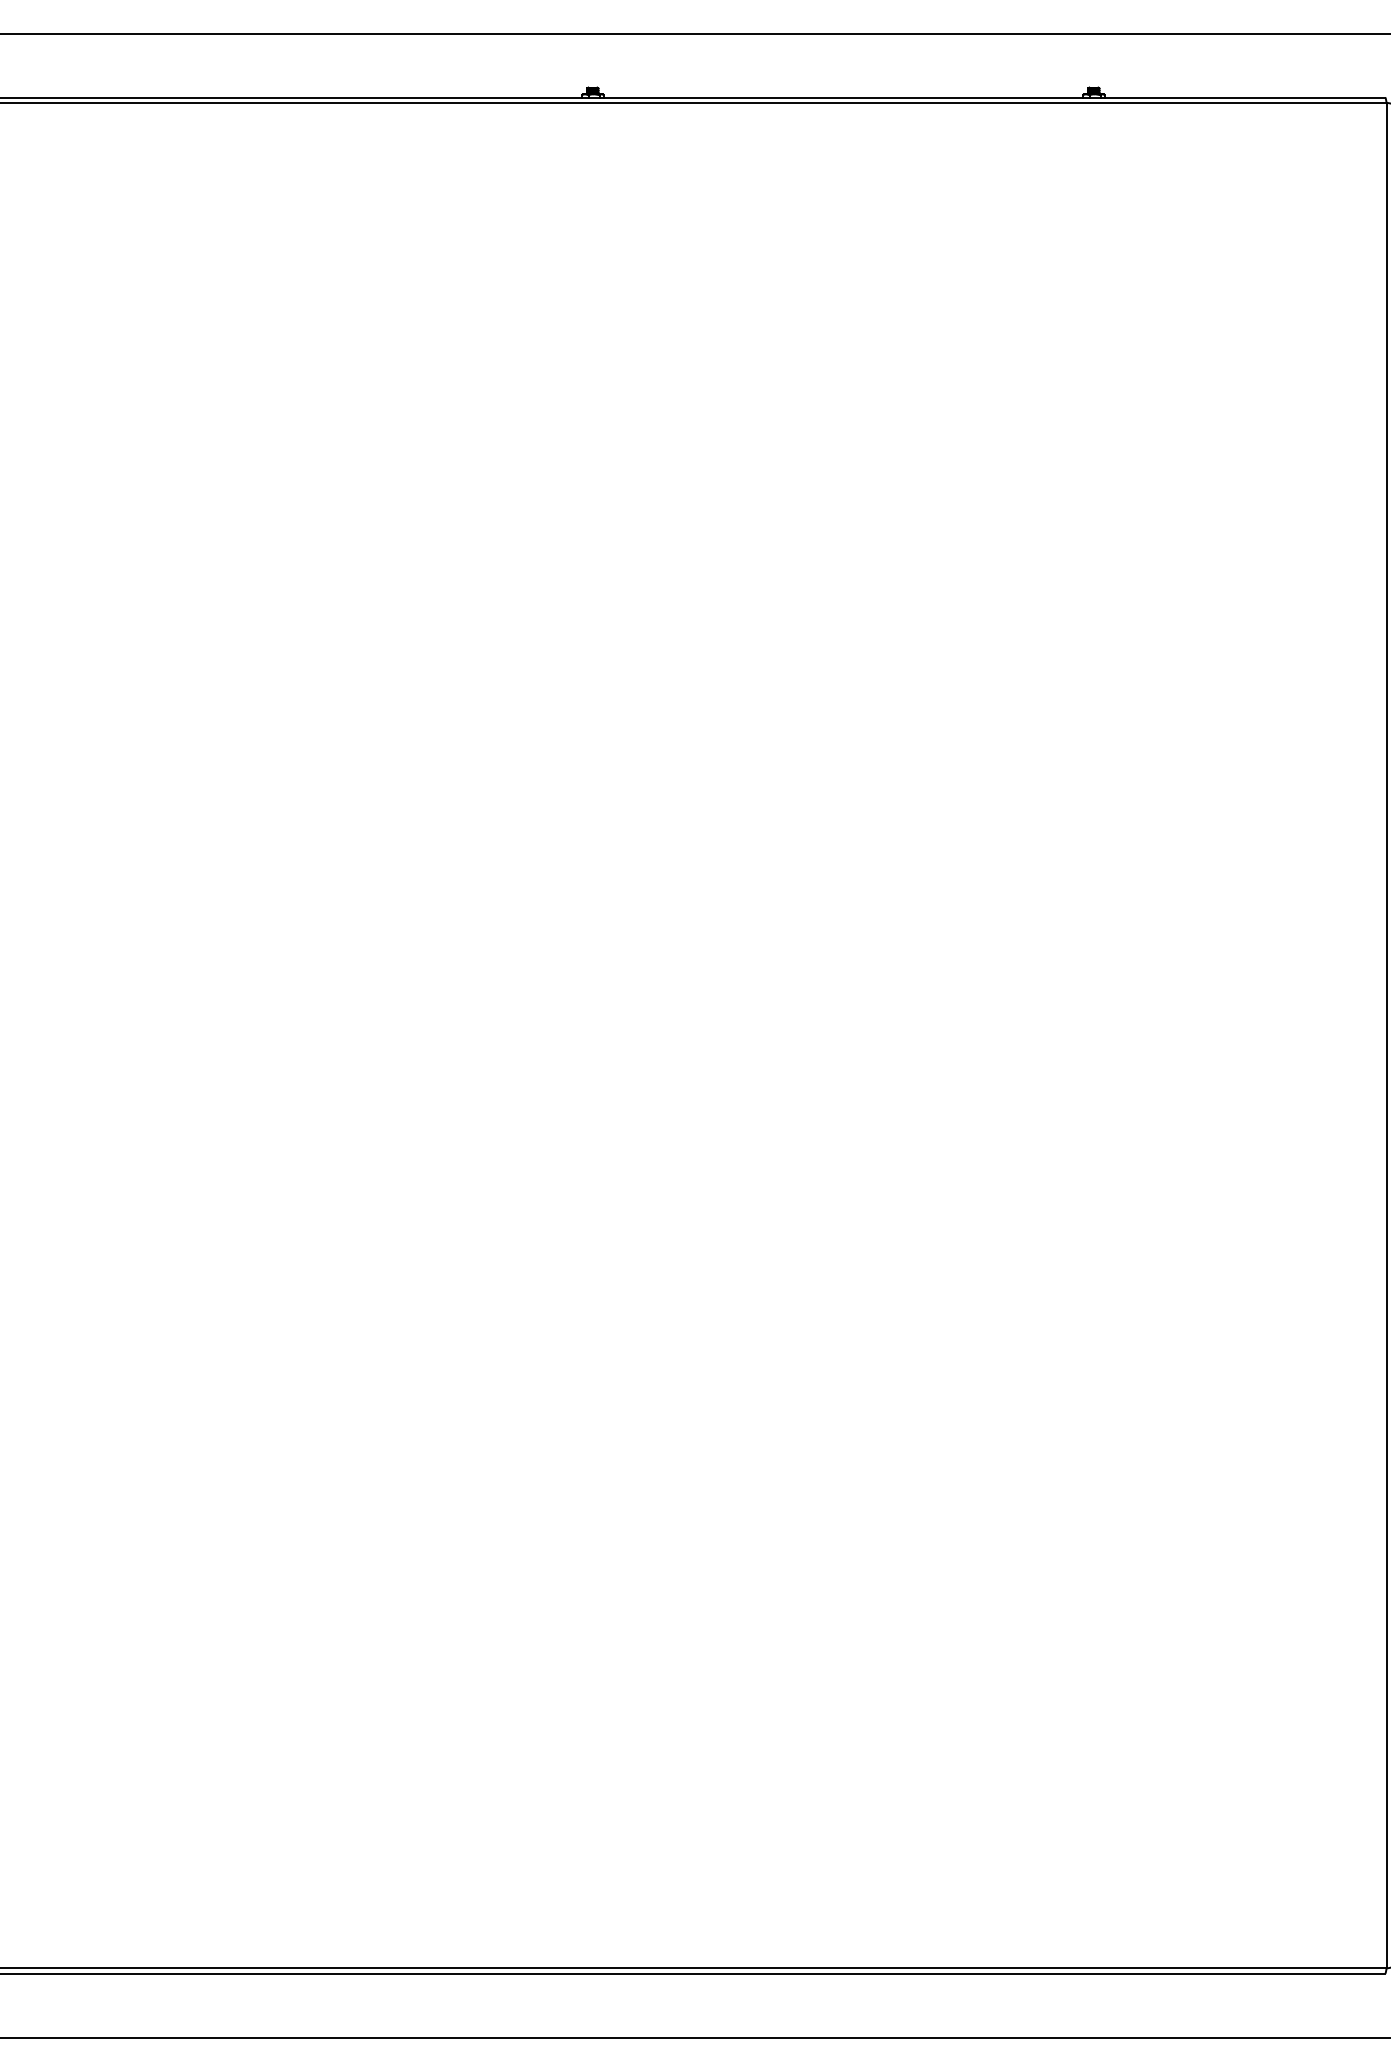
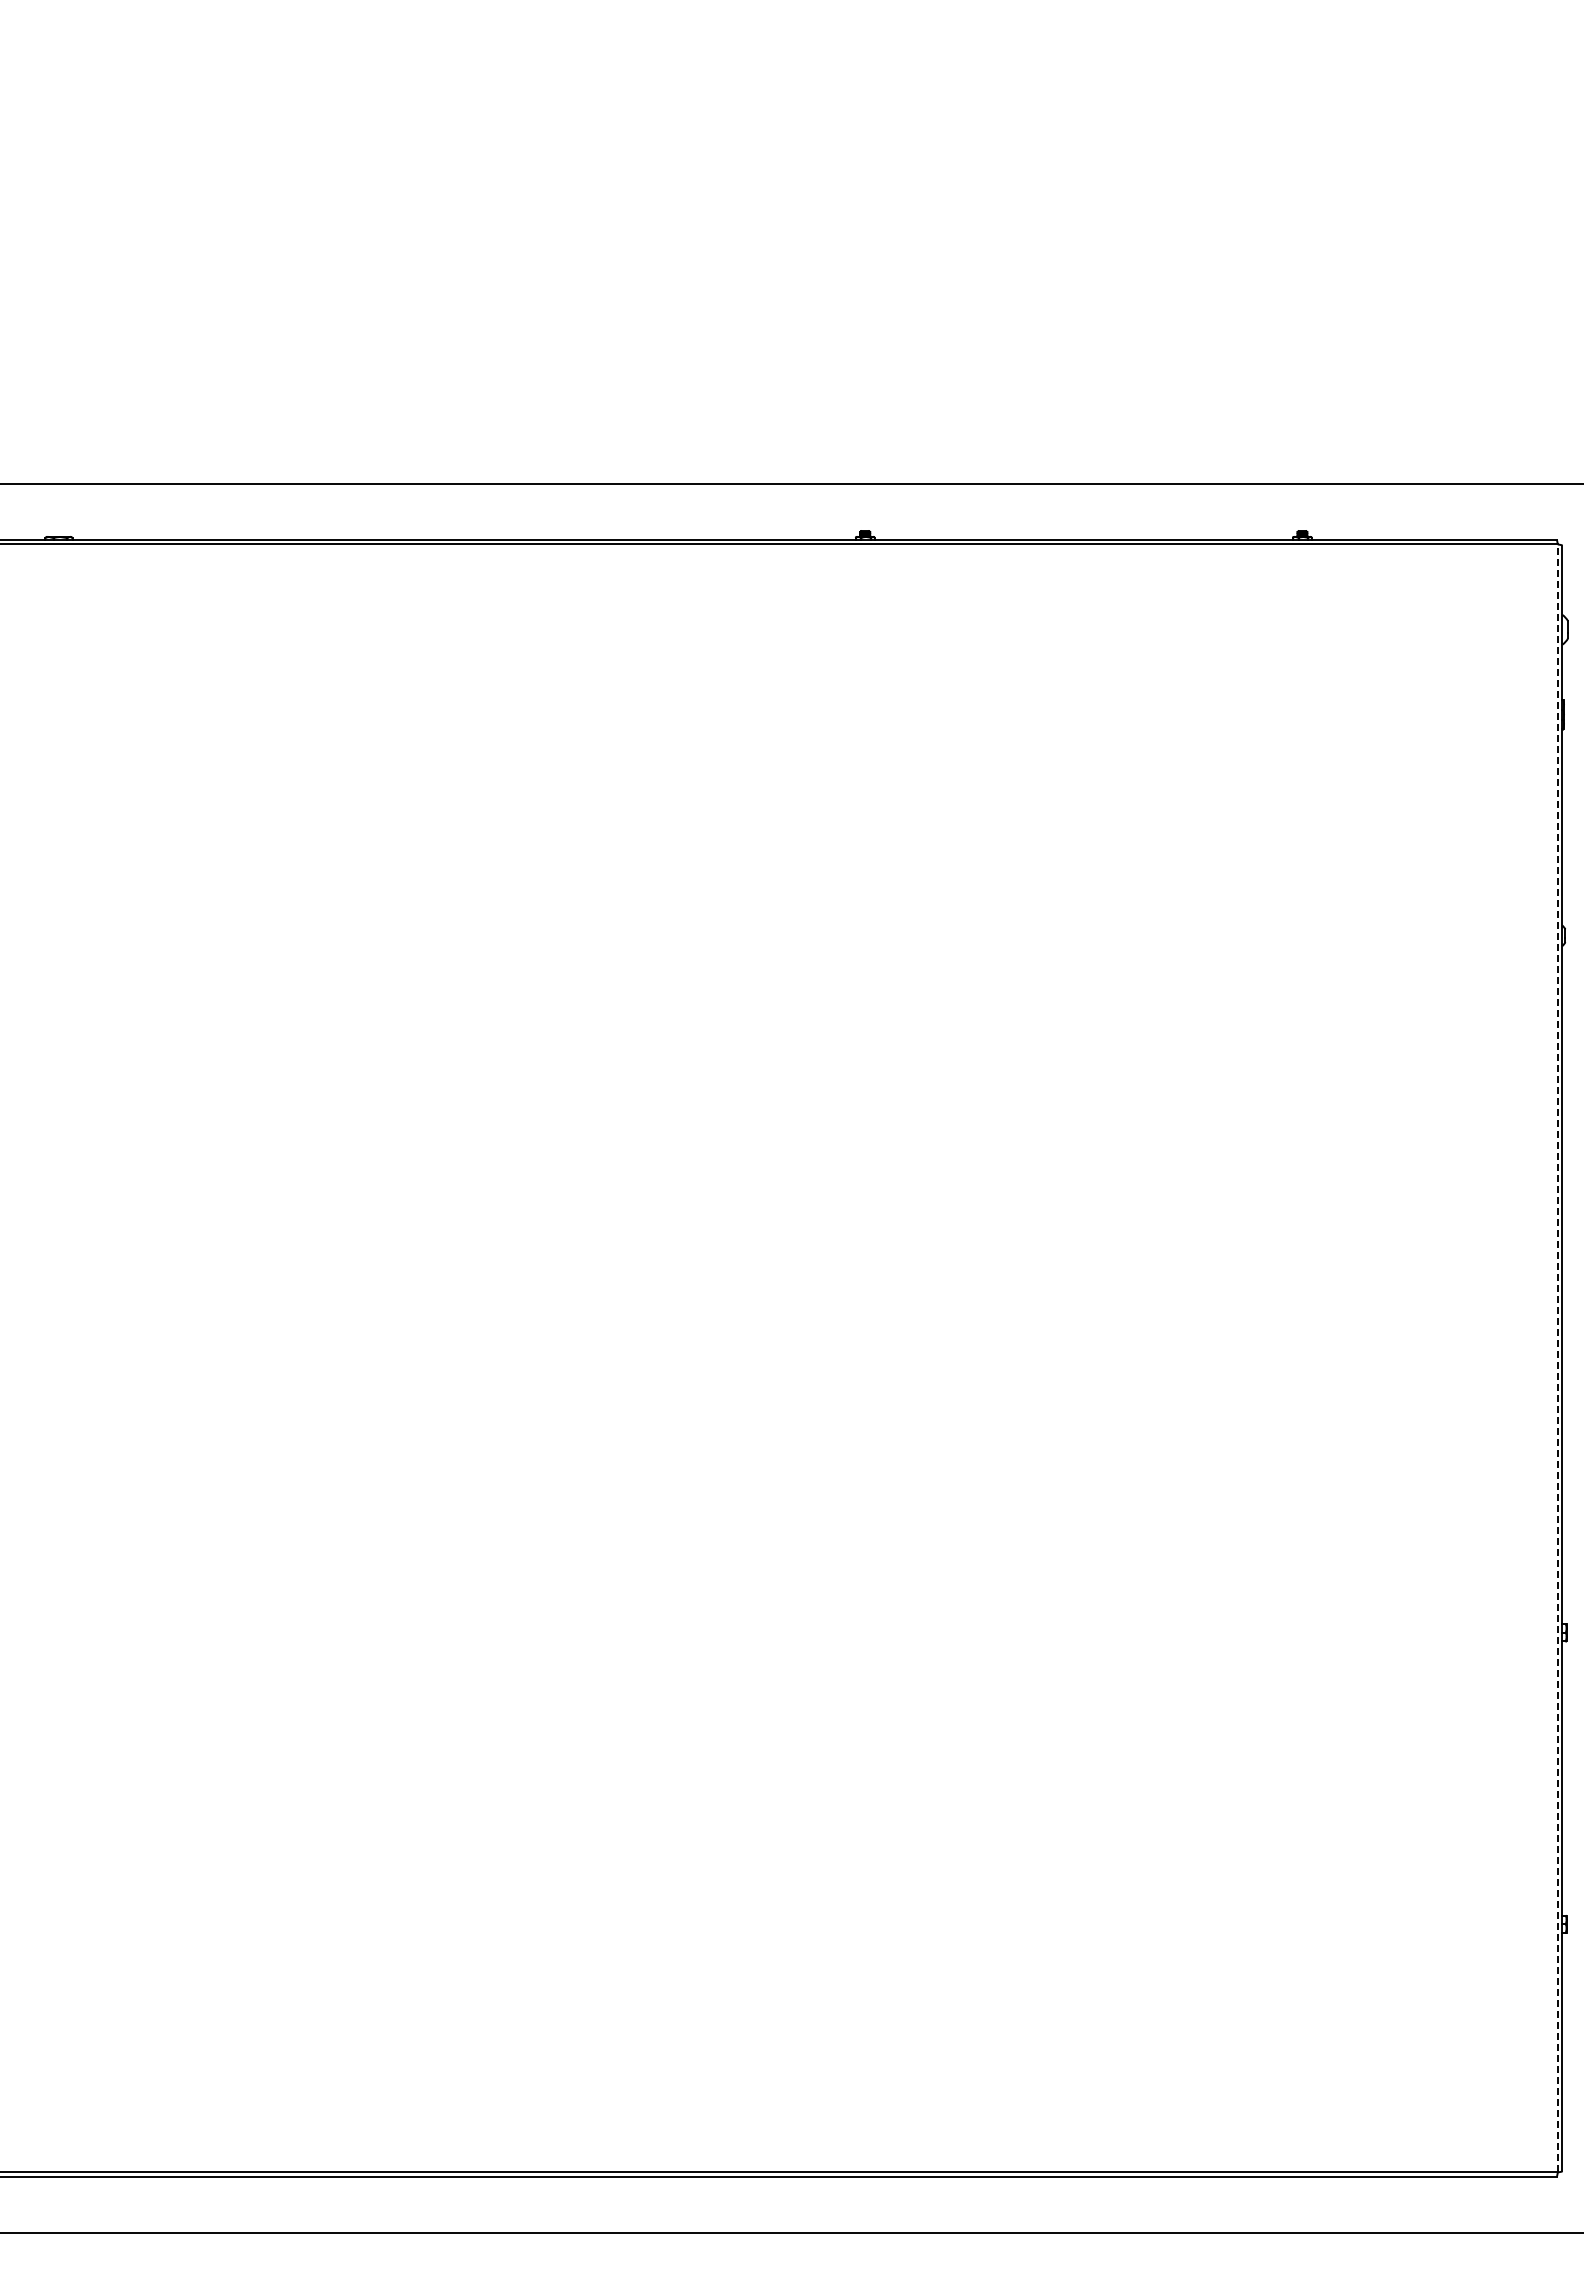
line: (1386, 1035) -> (1557, 1358), solid -> dashed

